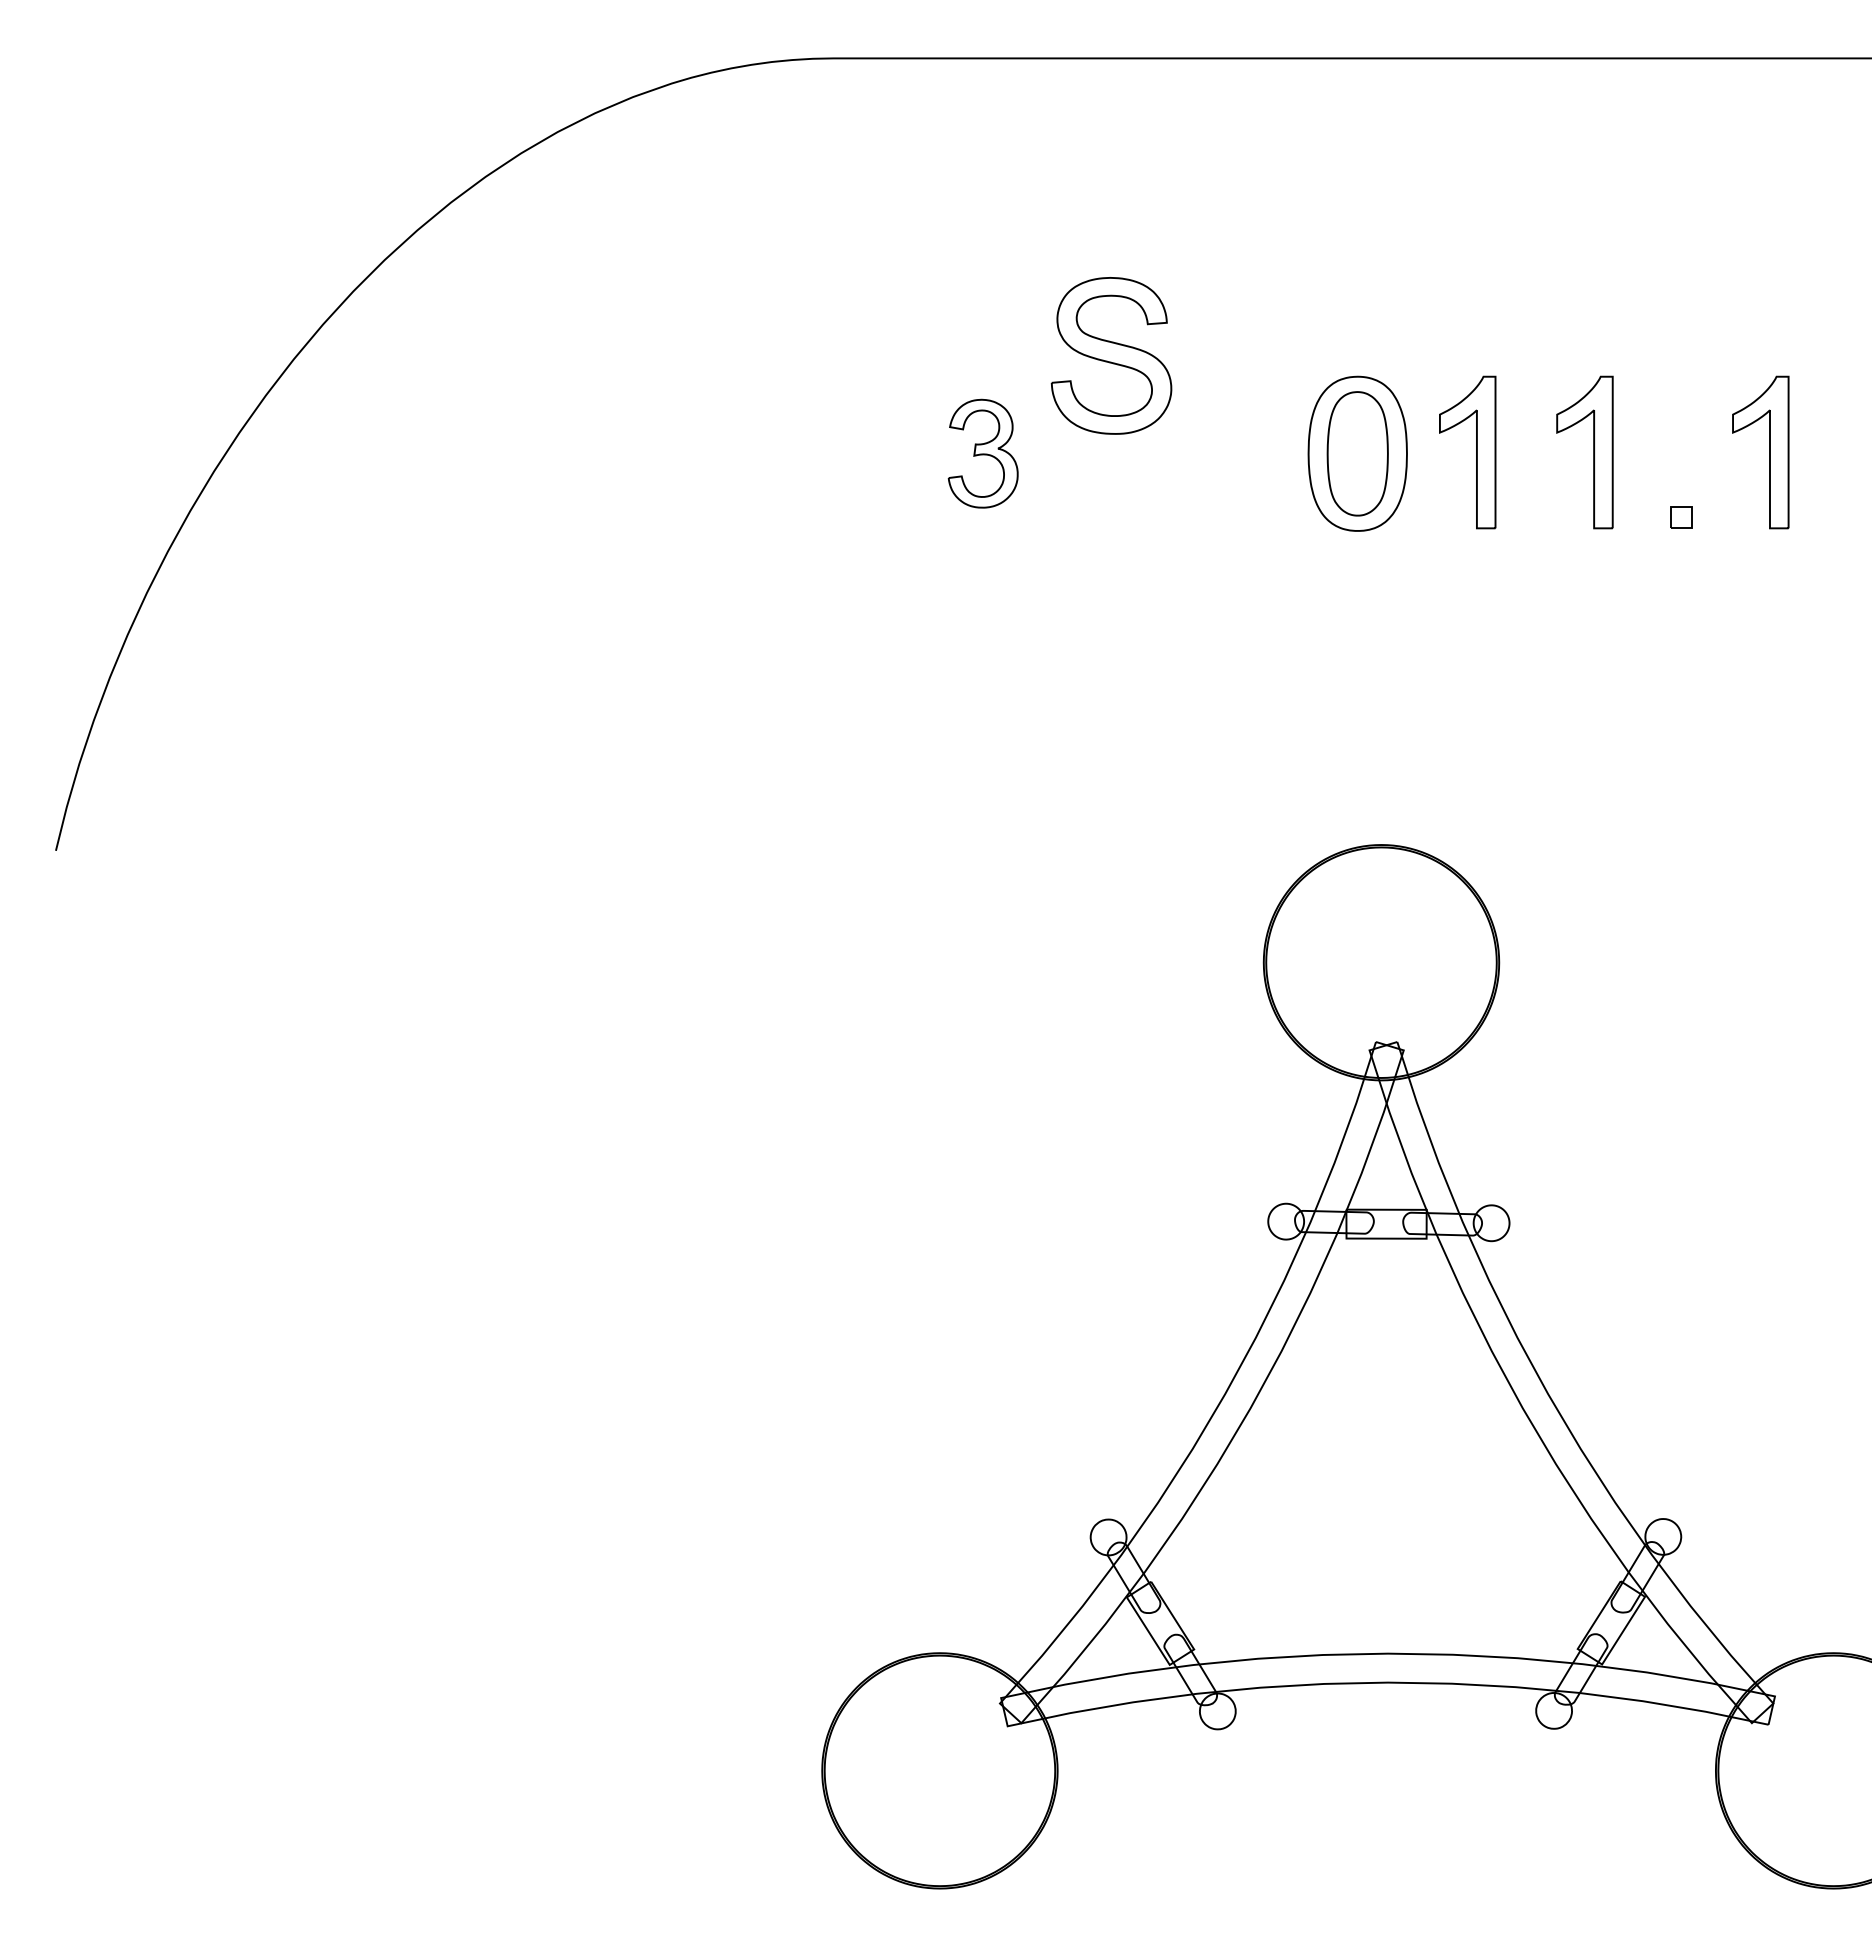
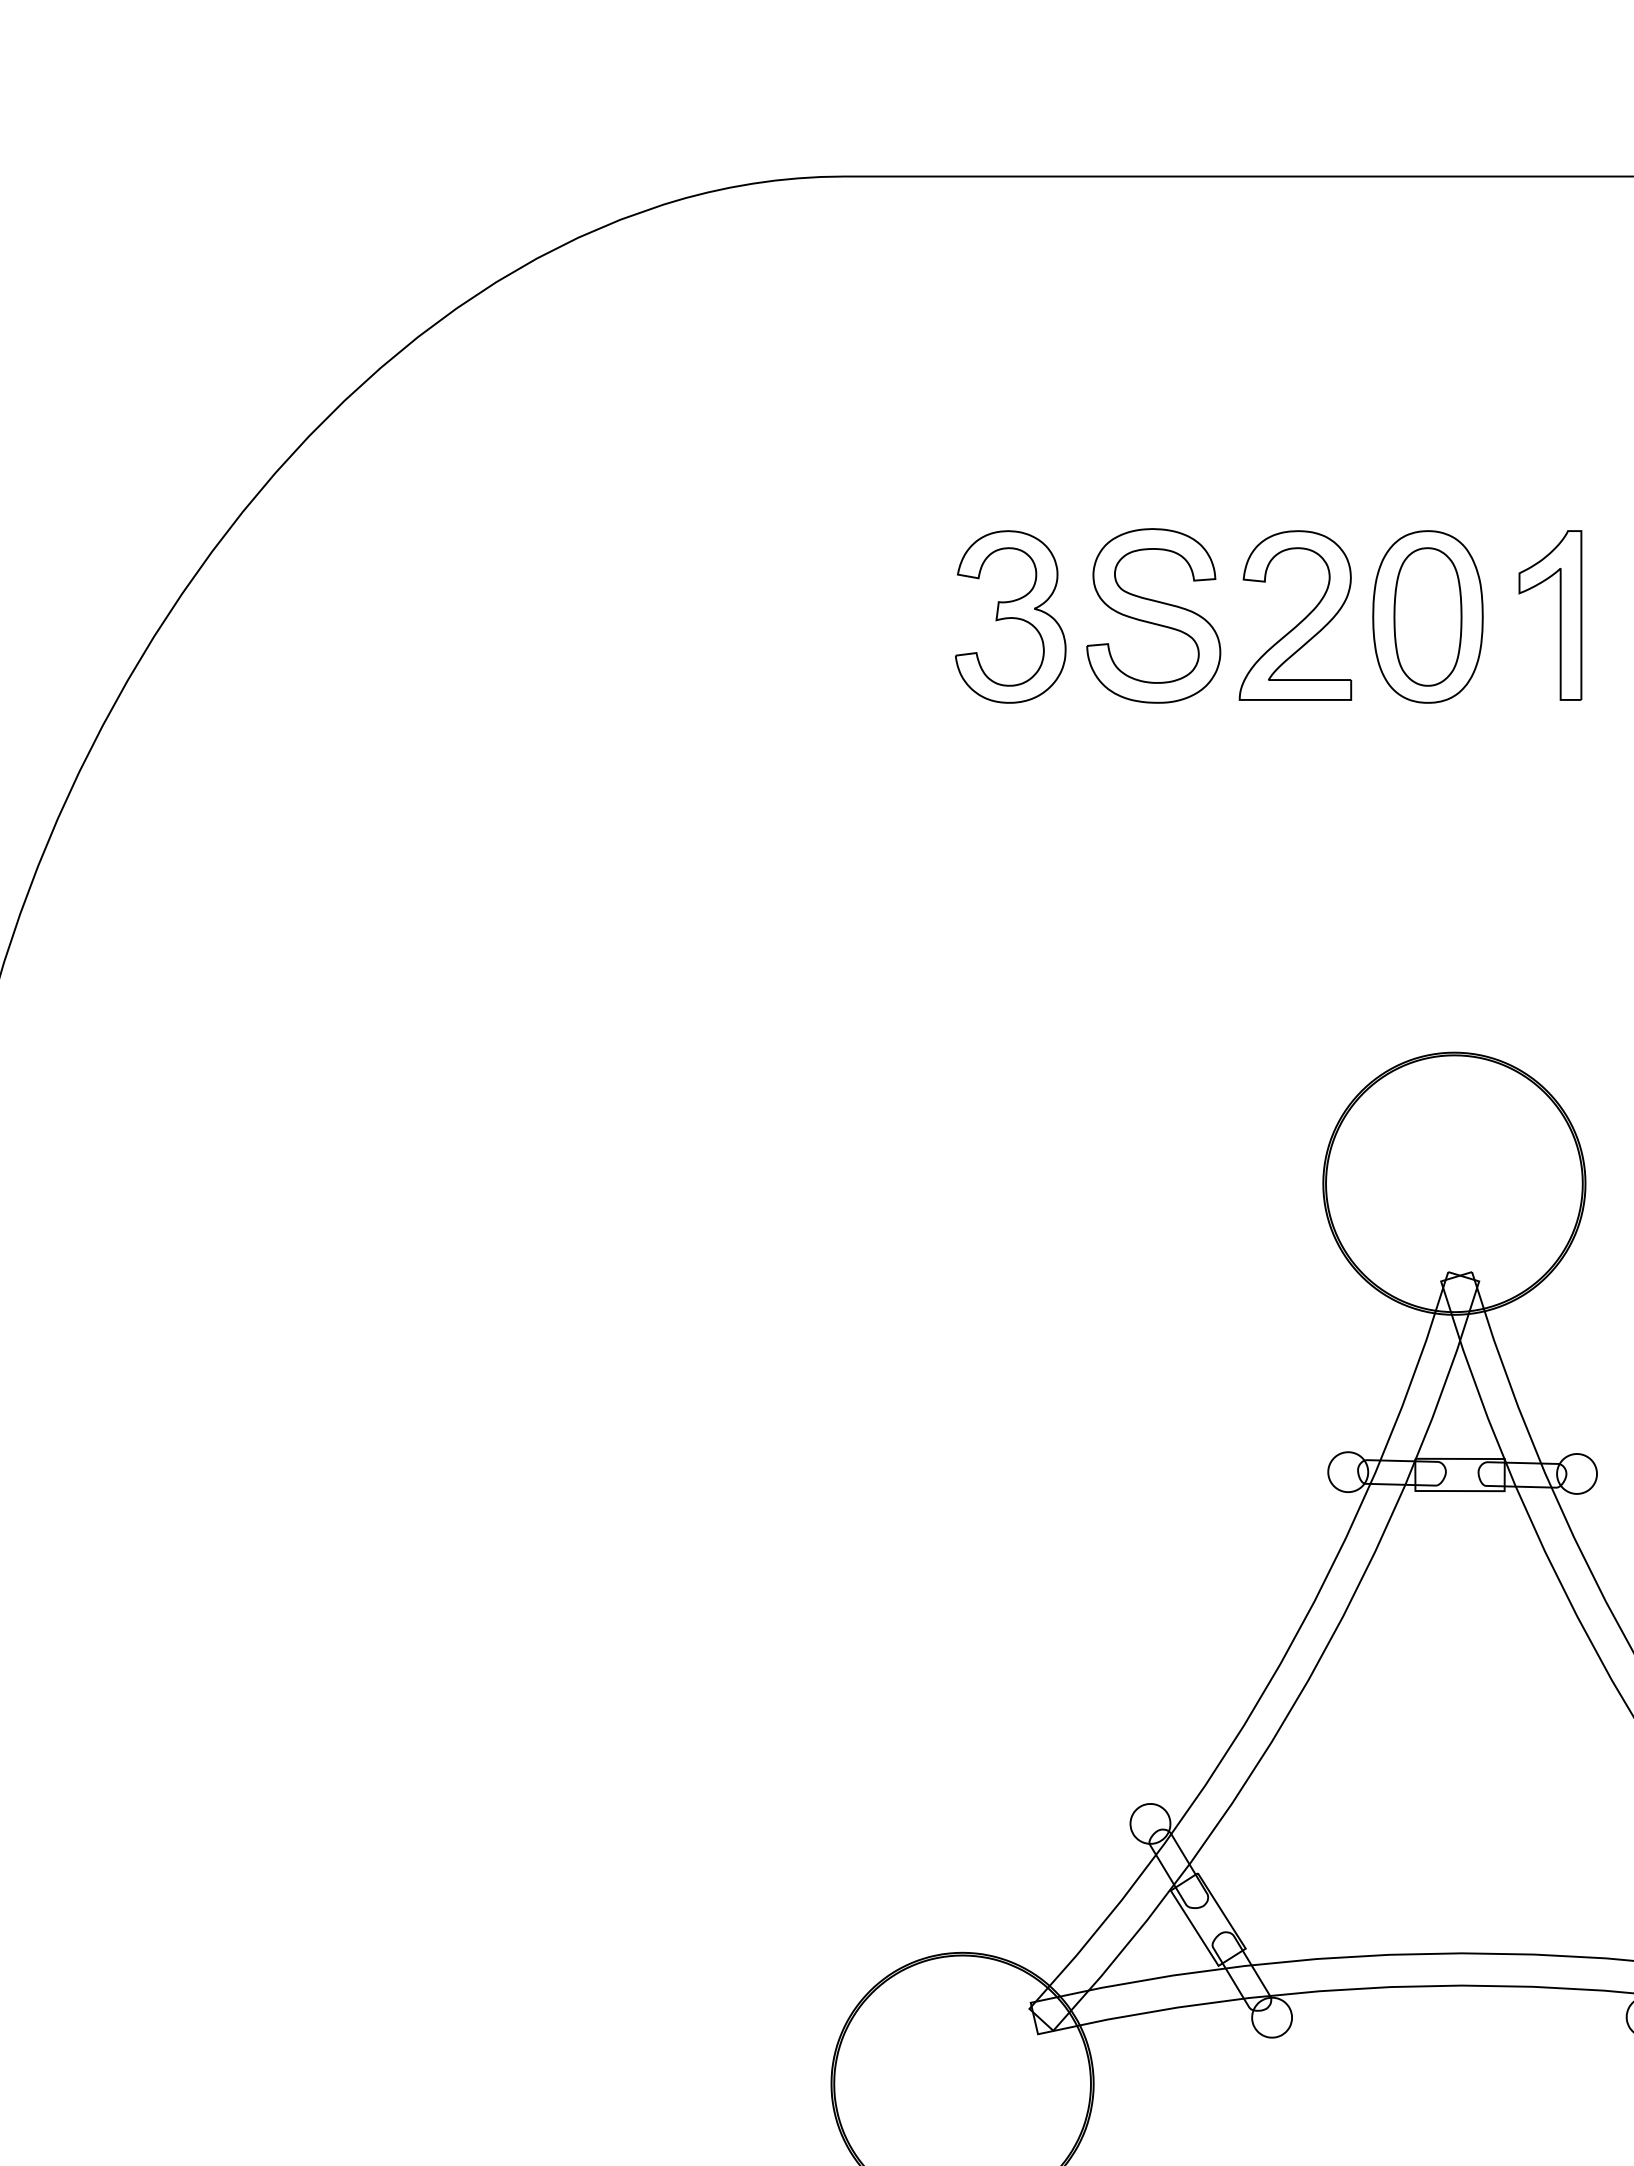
part: (1111, 355) -> (1153, 615), moved
part: (983, 453) -> (1011, 616), size x1.43
part: (1243, 457) -> (1300, 621), added

